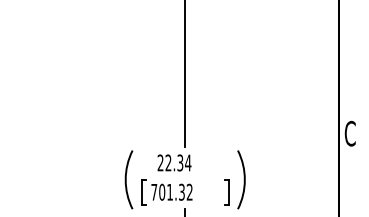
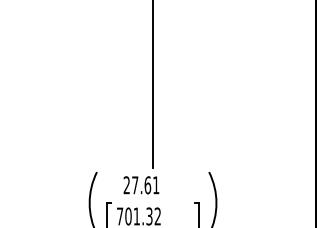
text: (178, 162) -> (145, 184), 22.34 -> 27.61

